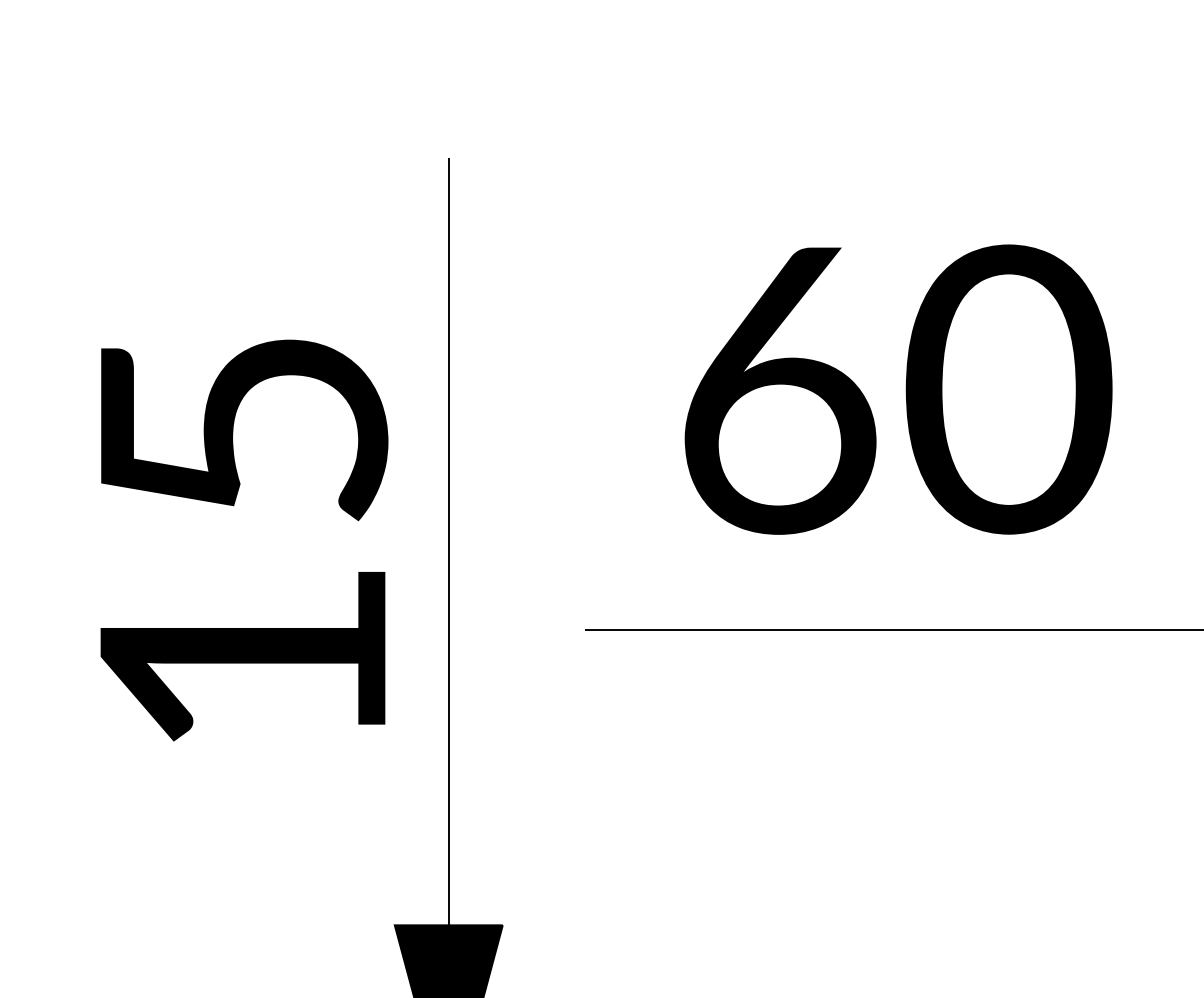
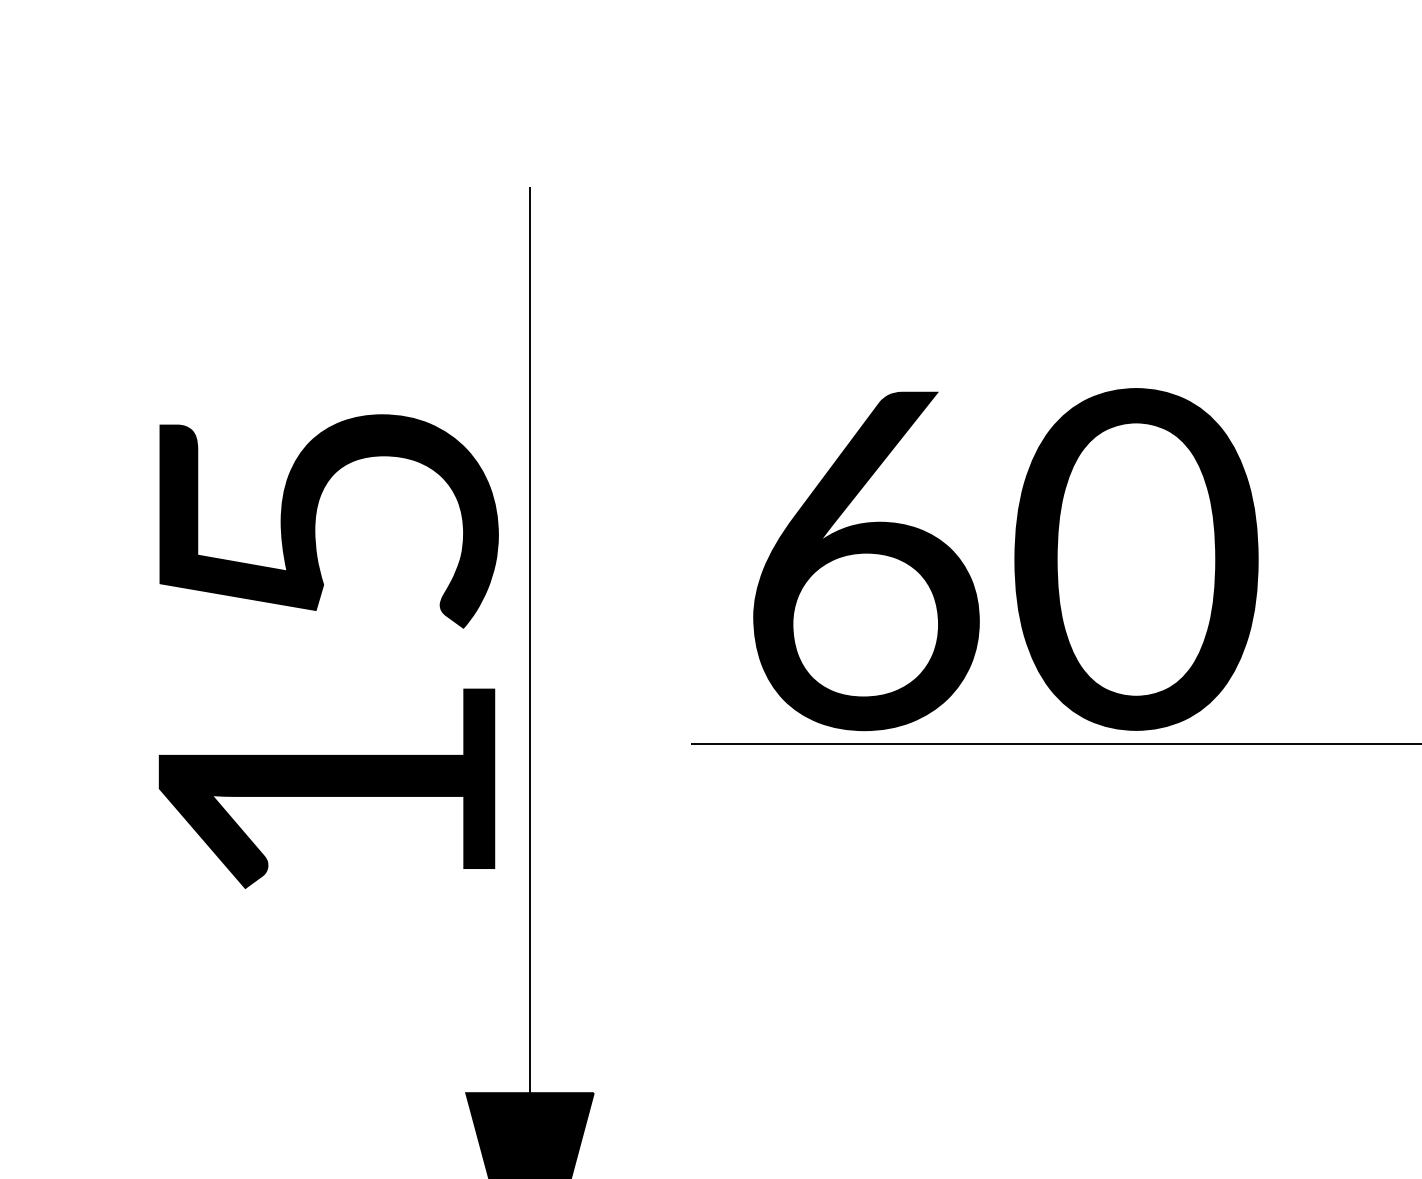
text: (898, 389) -> (1005, 559), moved
text: (244, 540) -> (328, 651), moved

